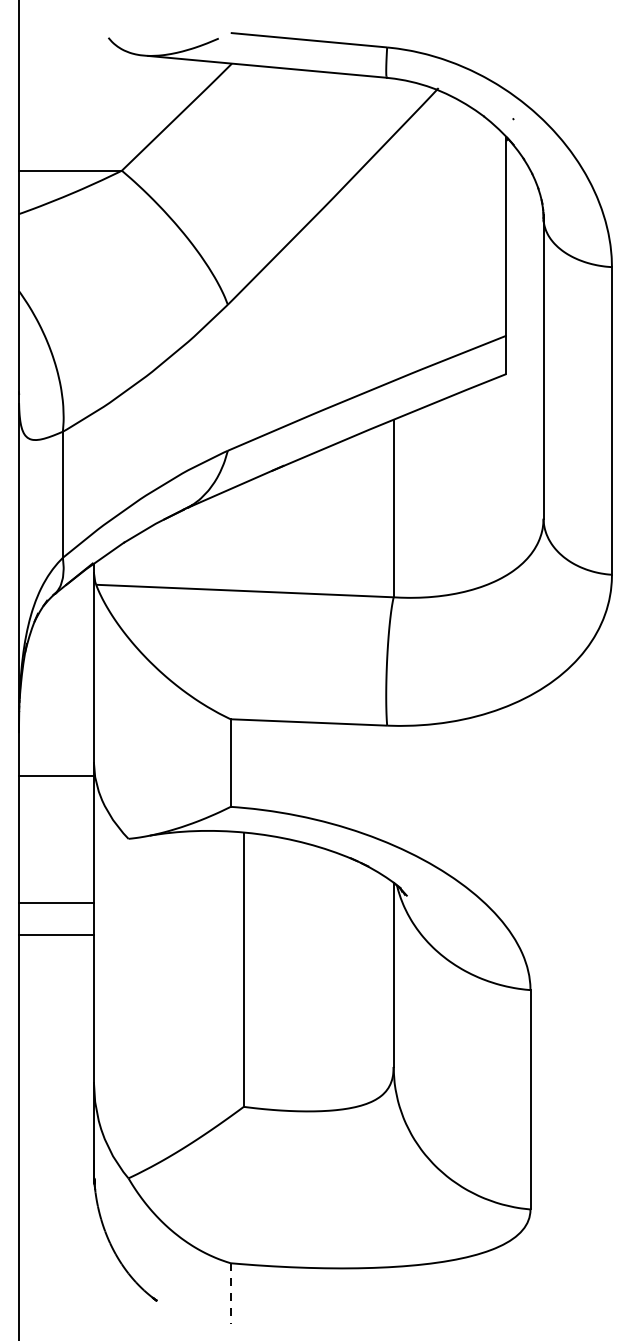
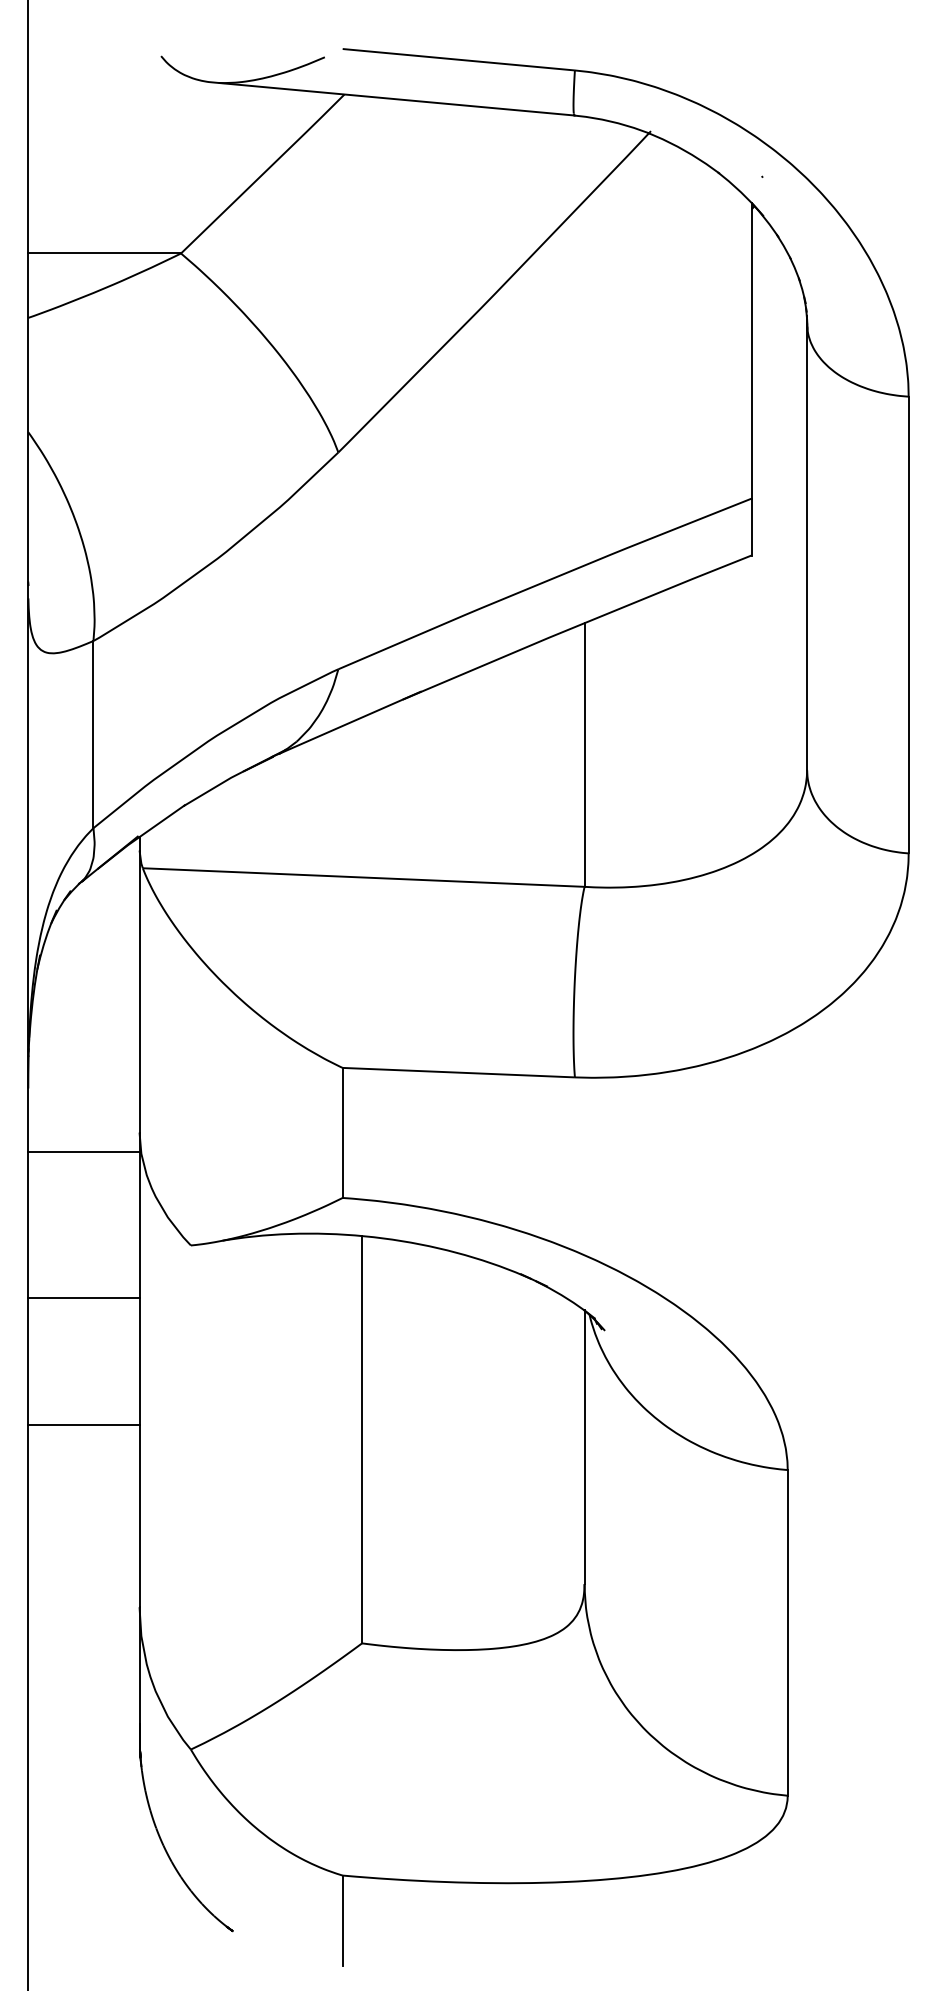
line: (56, 902) -> (83, 1296), moved
line: (56, 934) -> (83, 1424), moved
line: (230, 1294) -> (342, 1921), dashed -> solid

